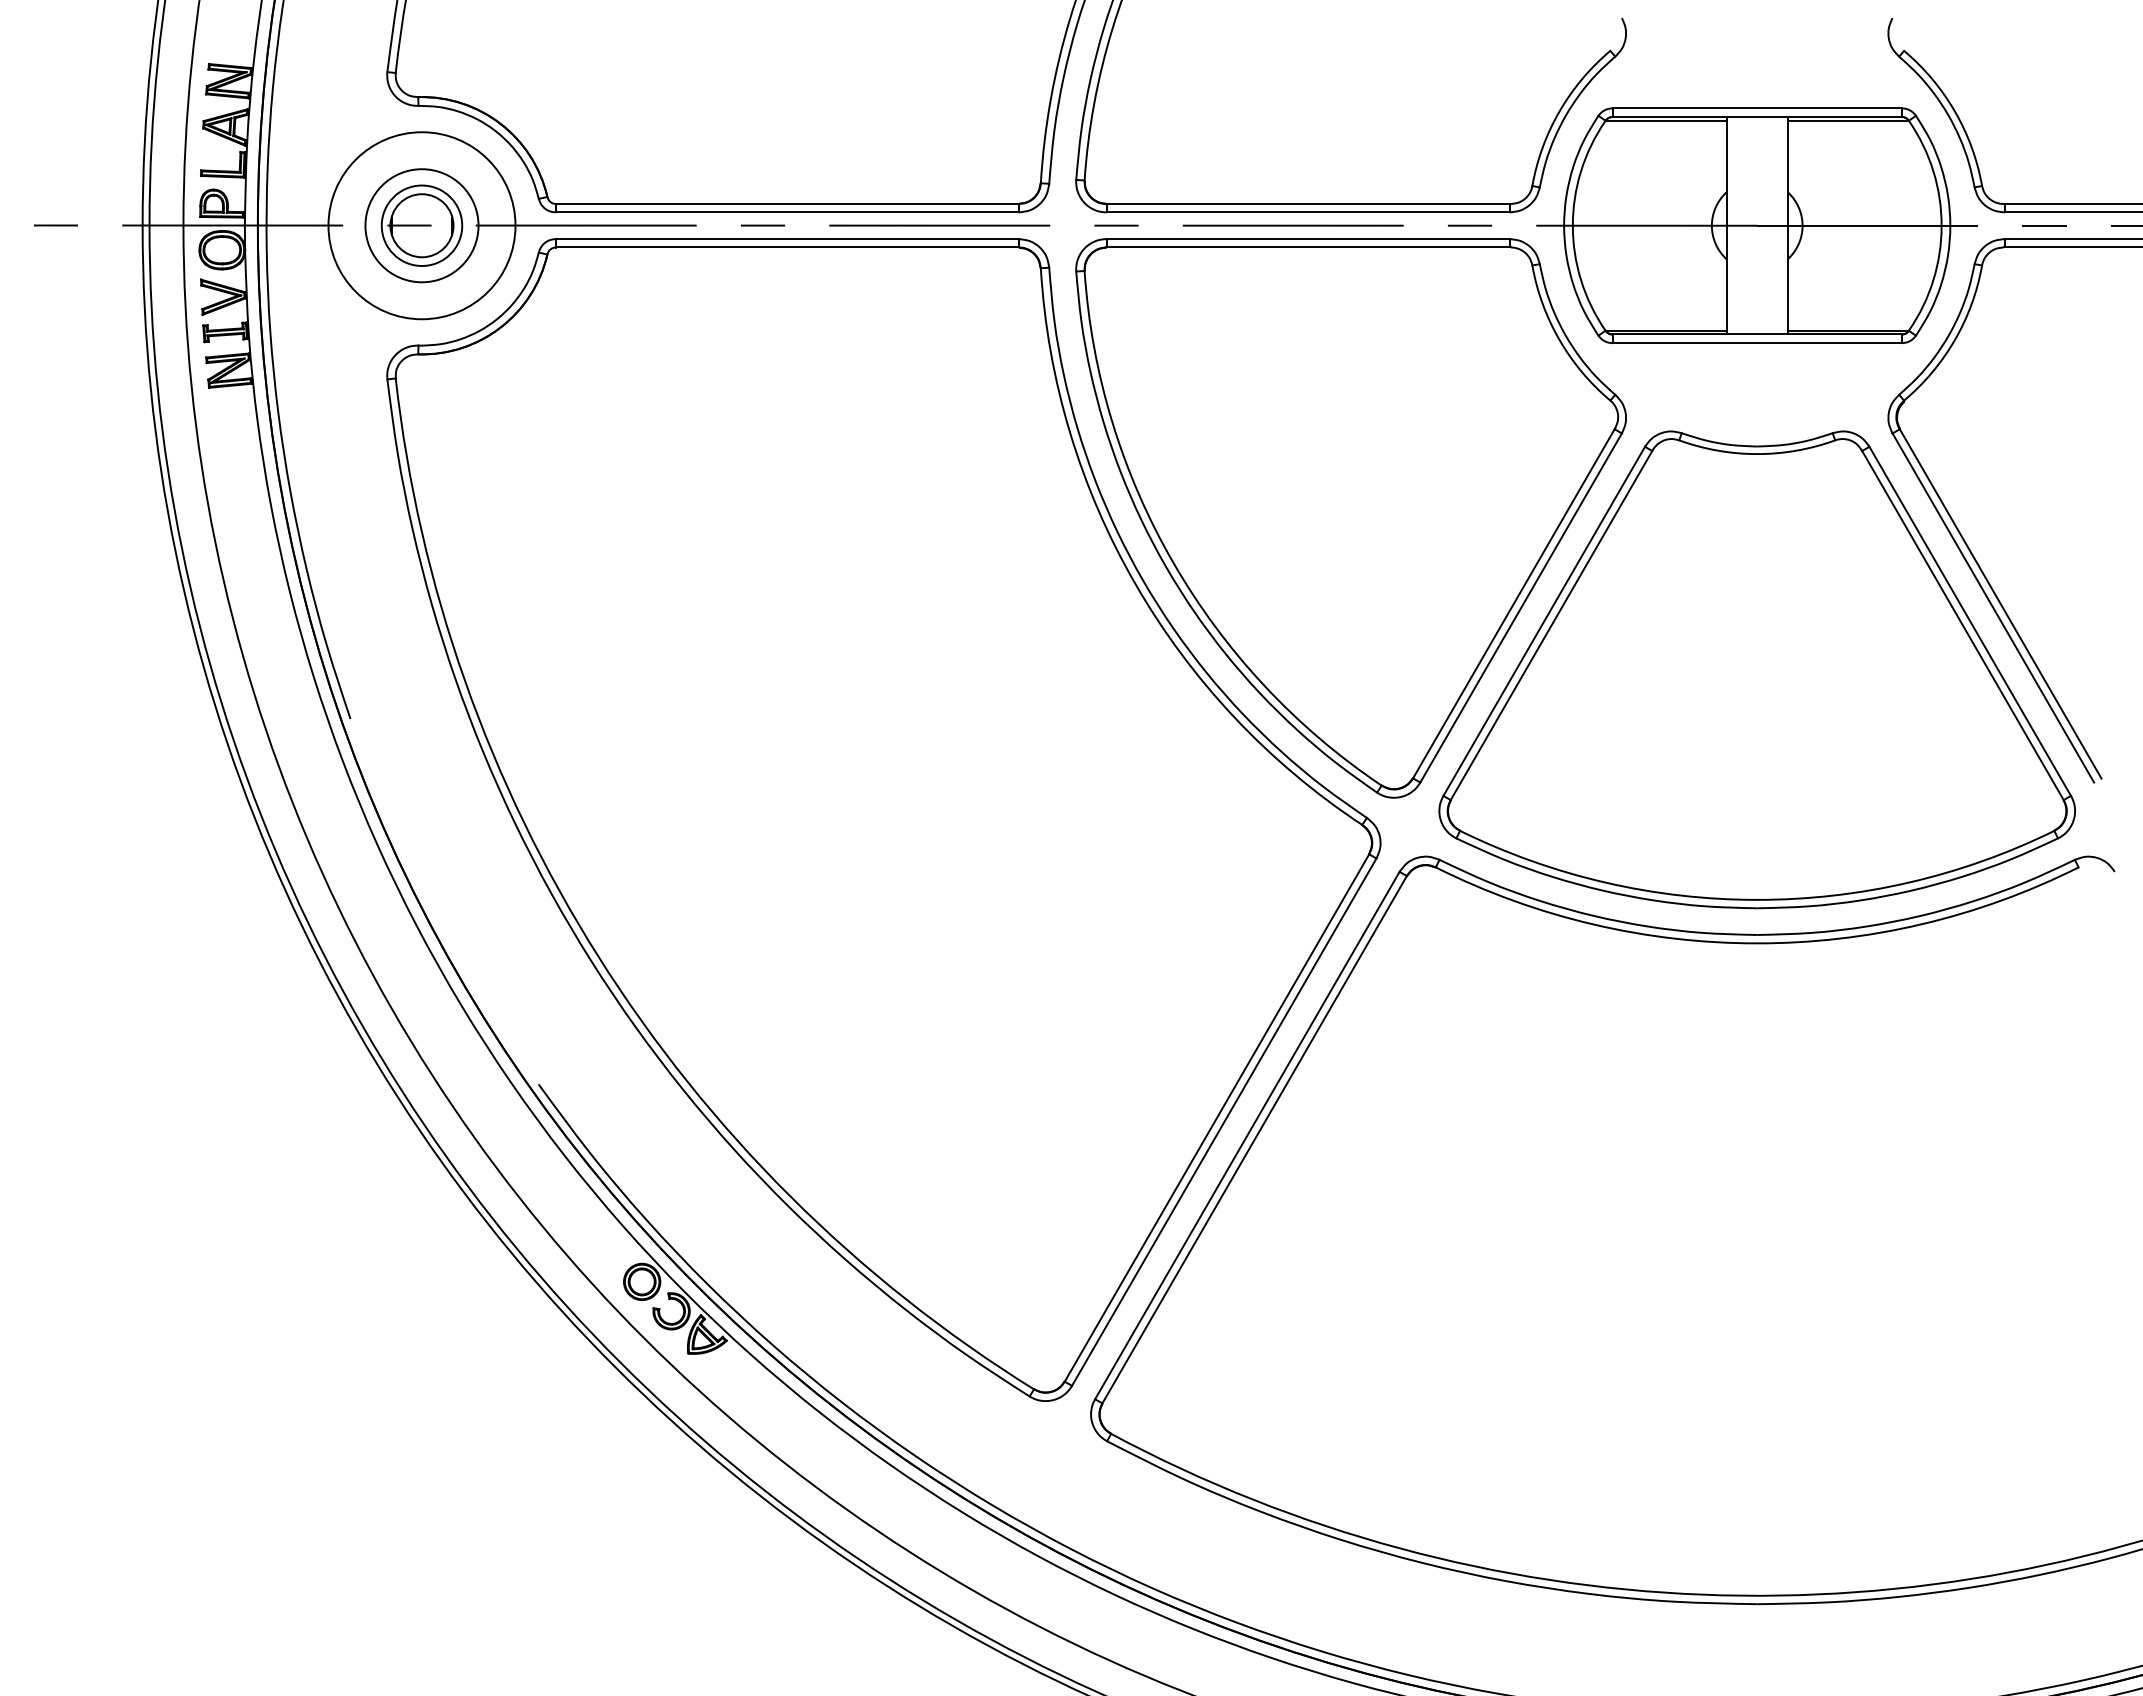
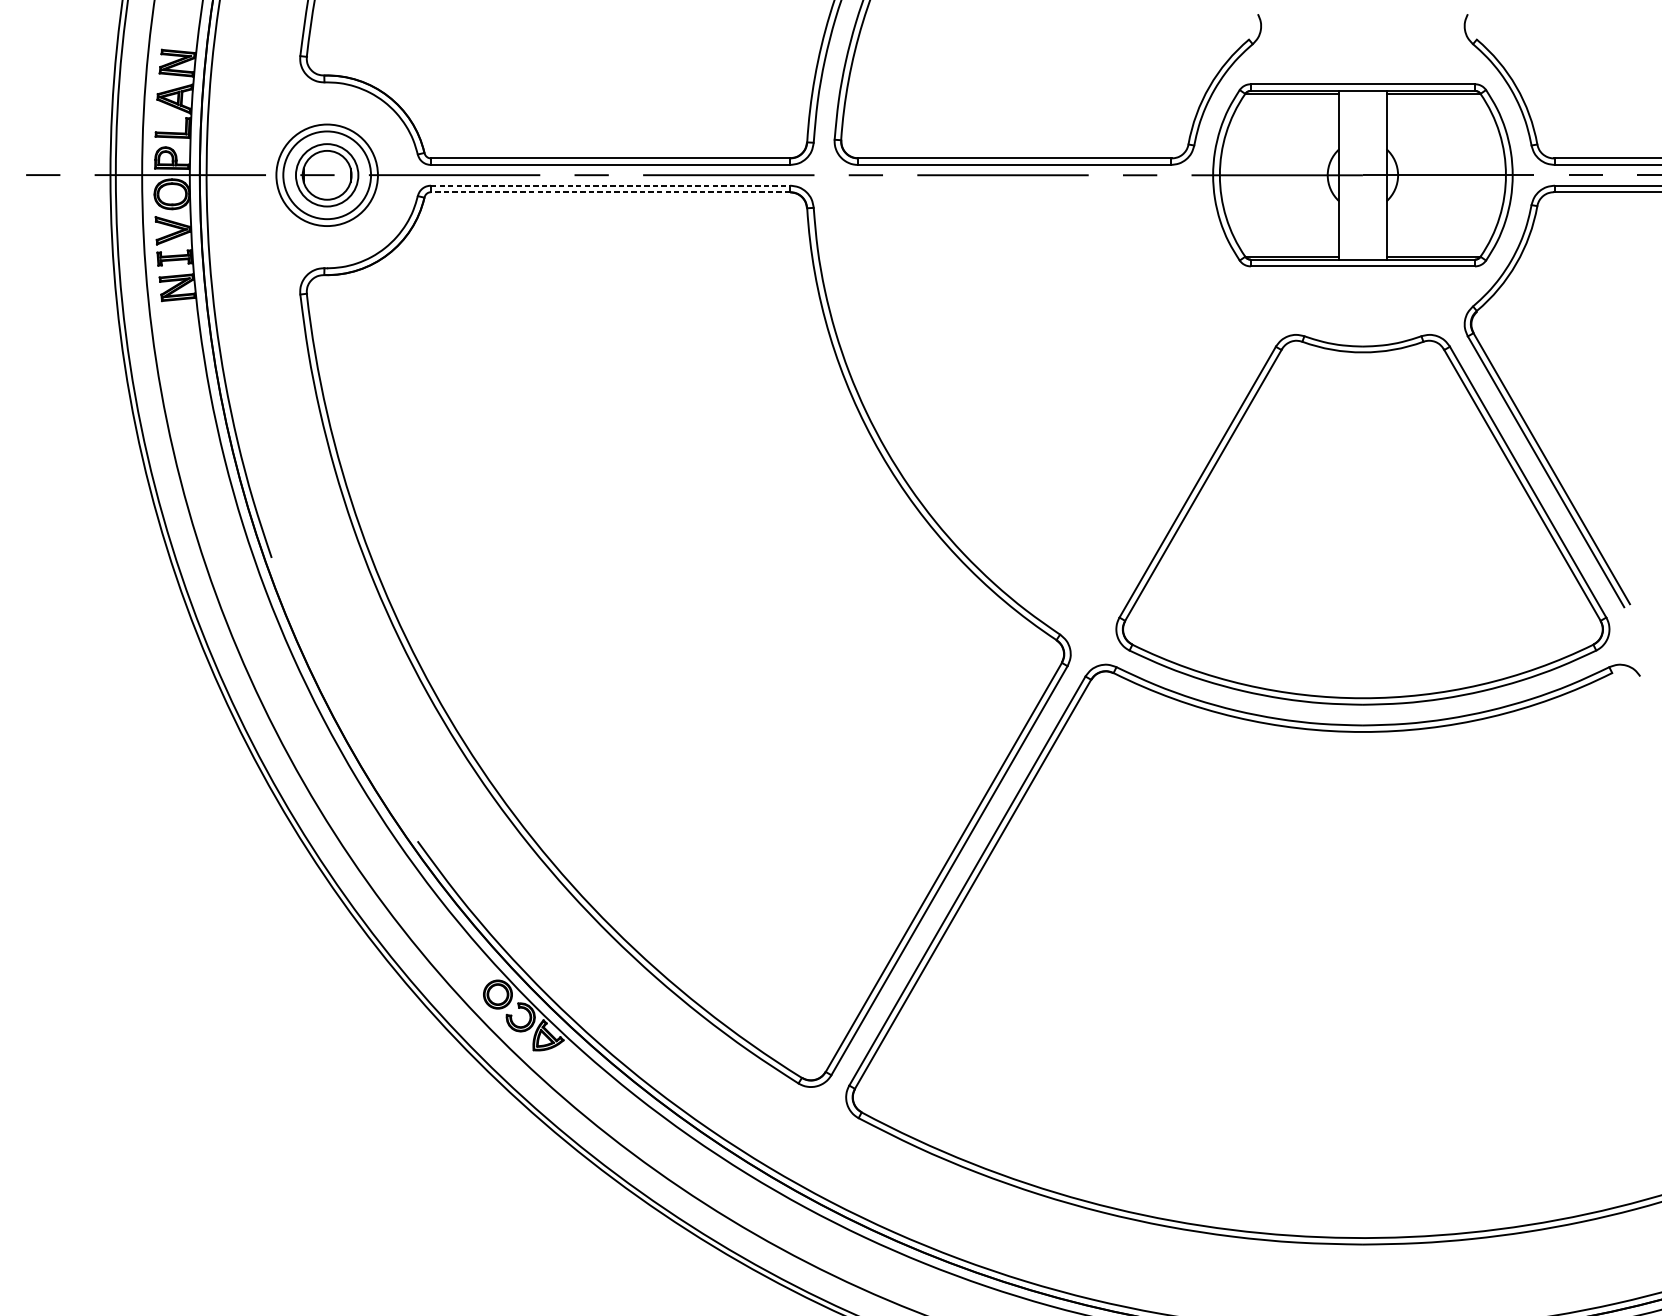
circle: (421, 225) -> (326, 175), size x0.7
line: (787, 239) -> (610, 185), solid -> dashed
line: (787, 247) -> (610, 192), solid -> dashed
part: (1350, 518) -> (1047, 402), removed

